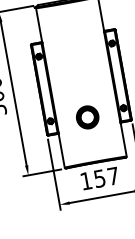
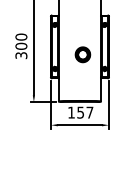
part: (86, 117) -> (82, 54), moved

